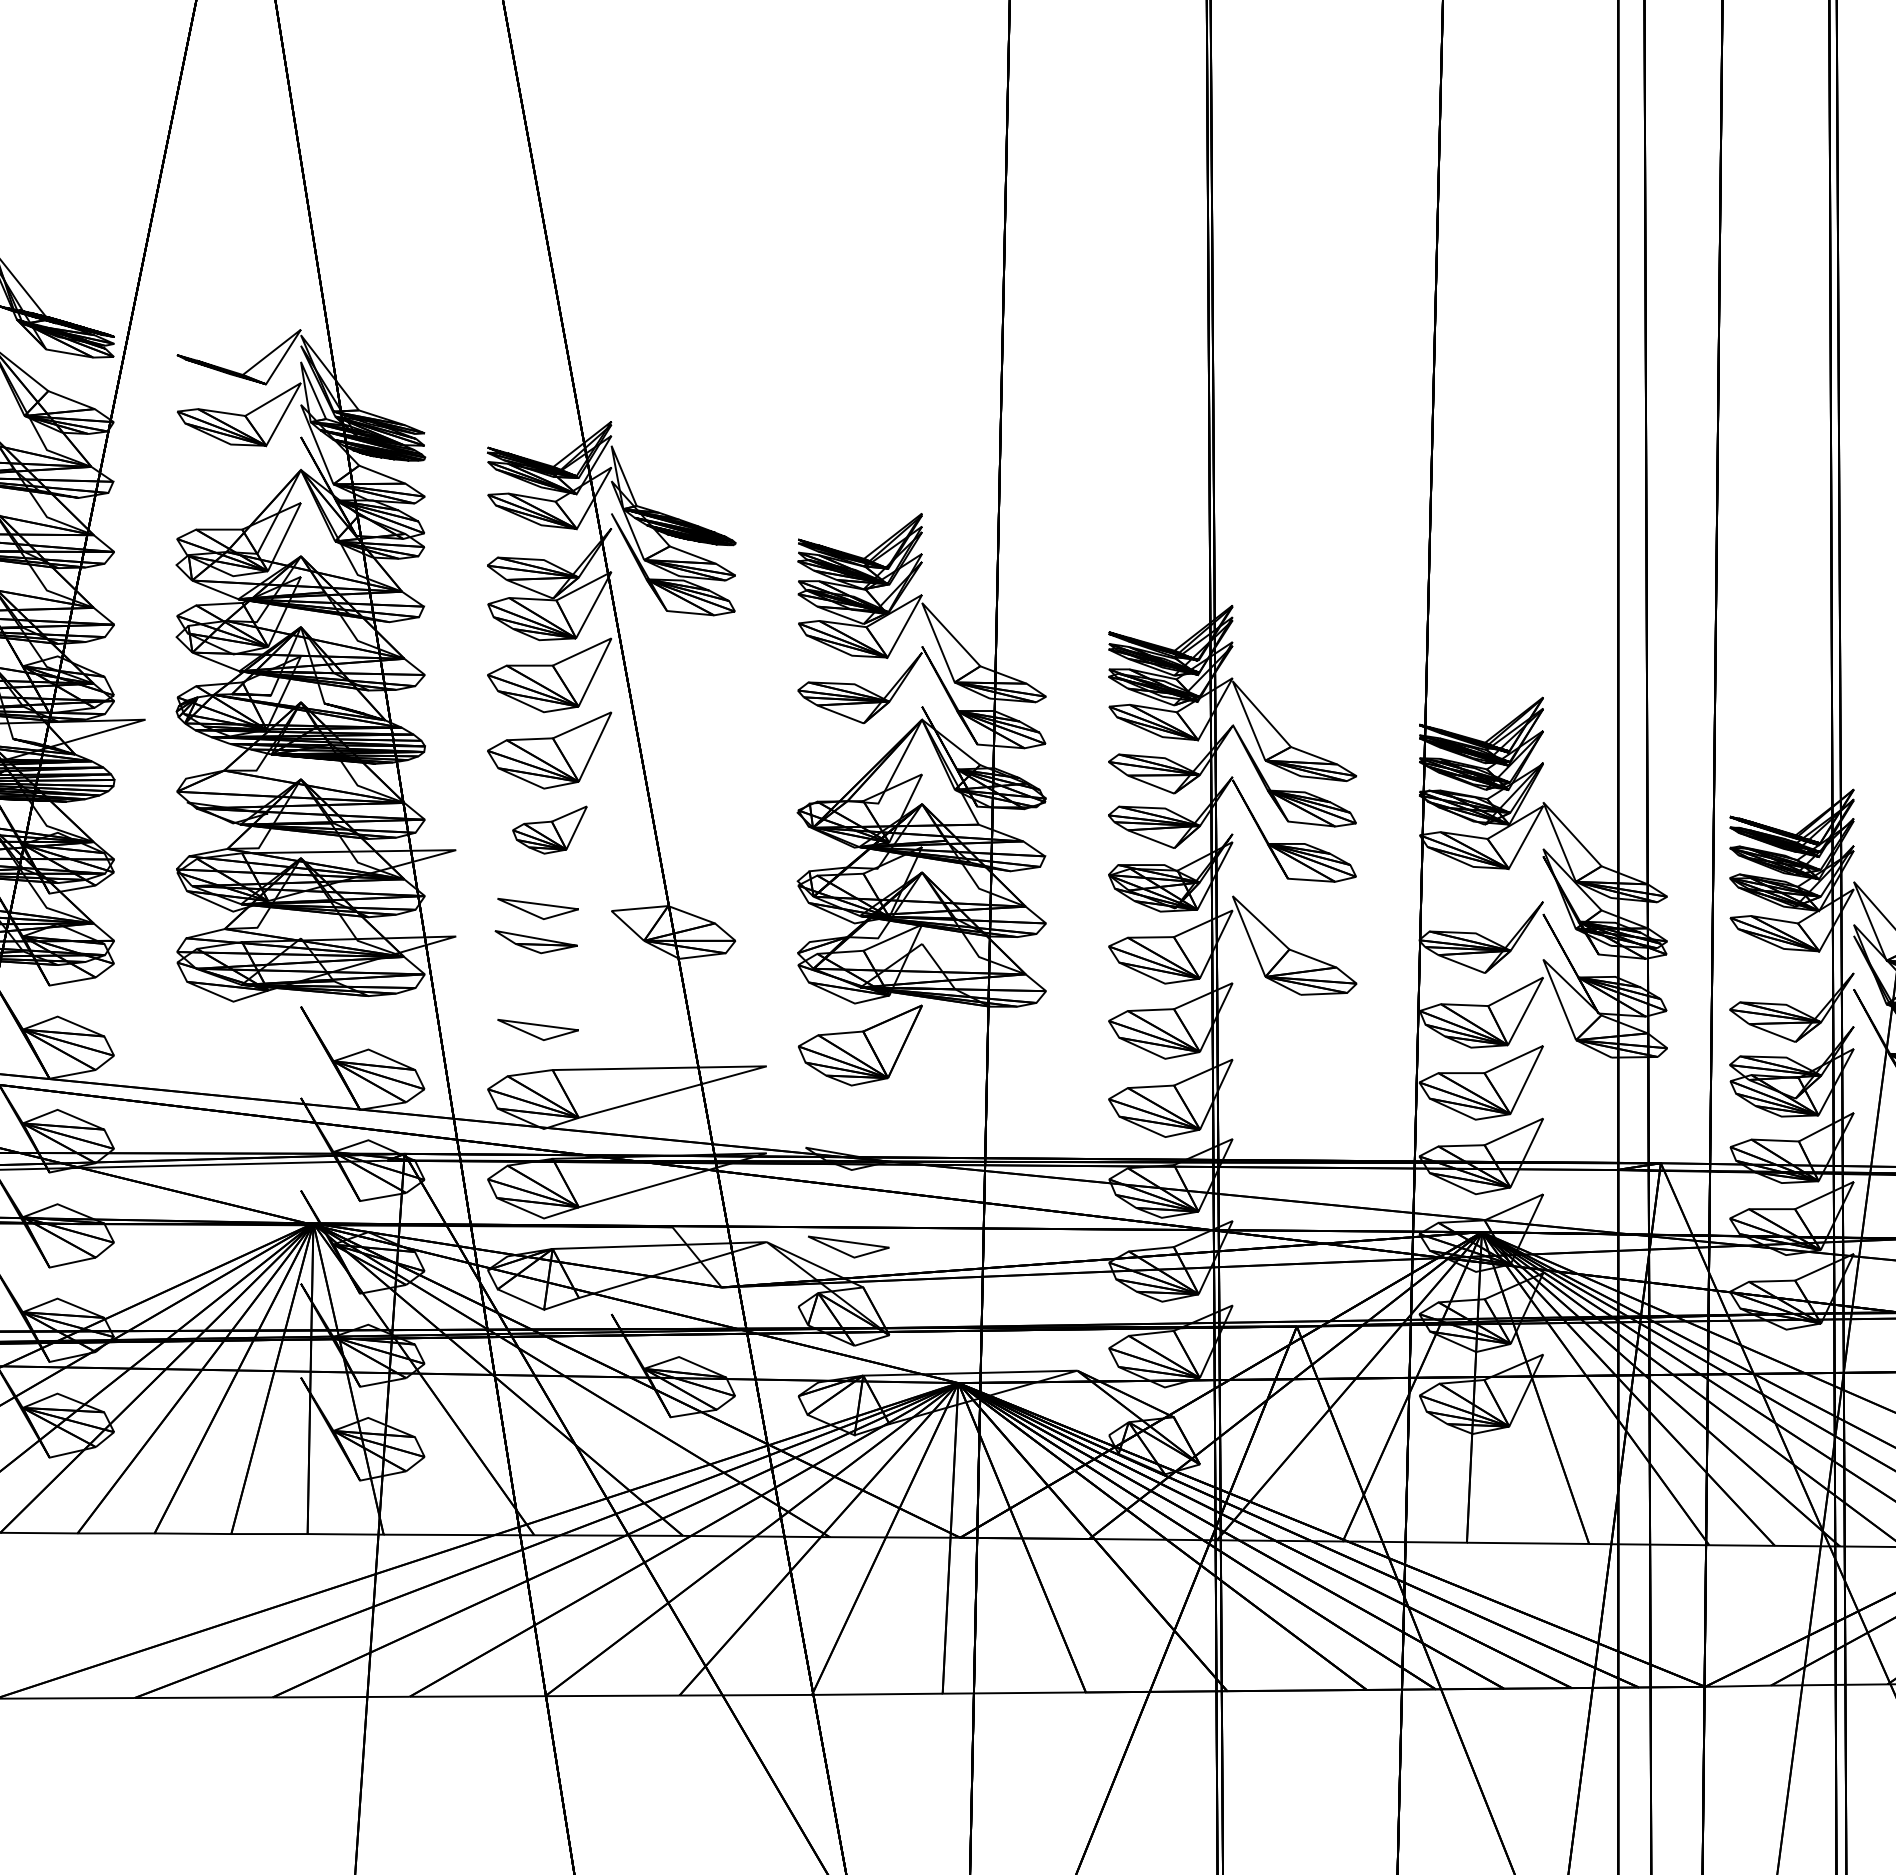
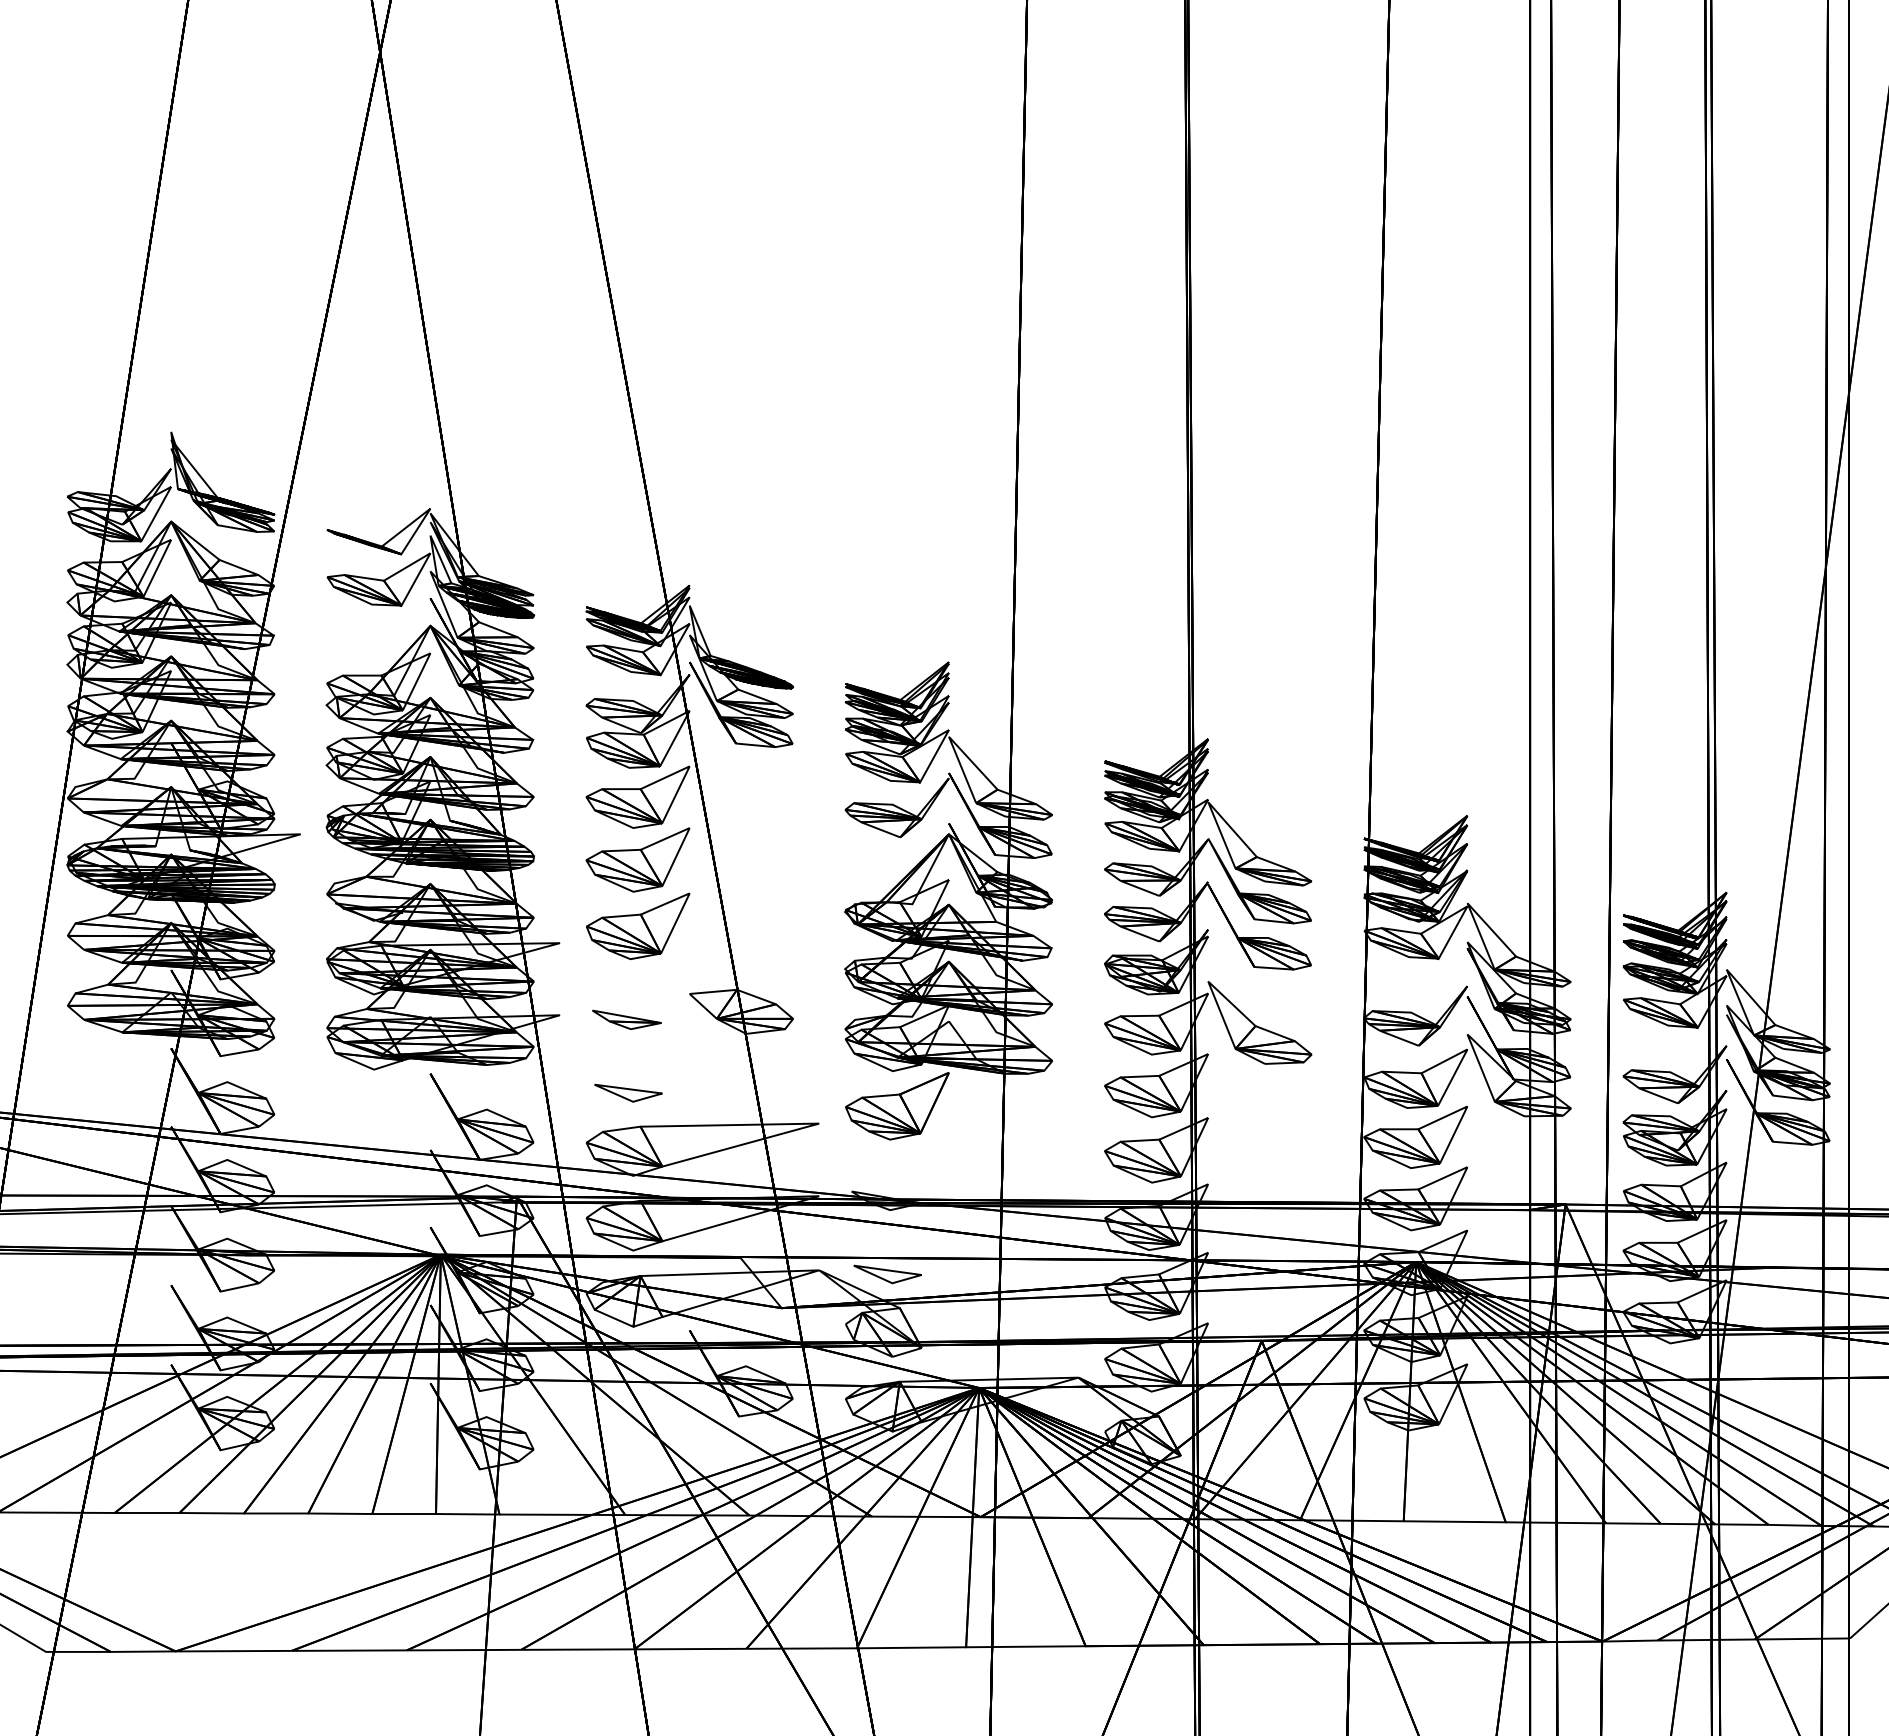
part: (550, 830) -> (638, 926), size x1.67
part: (538, 908) -> (628, 991), removed

